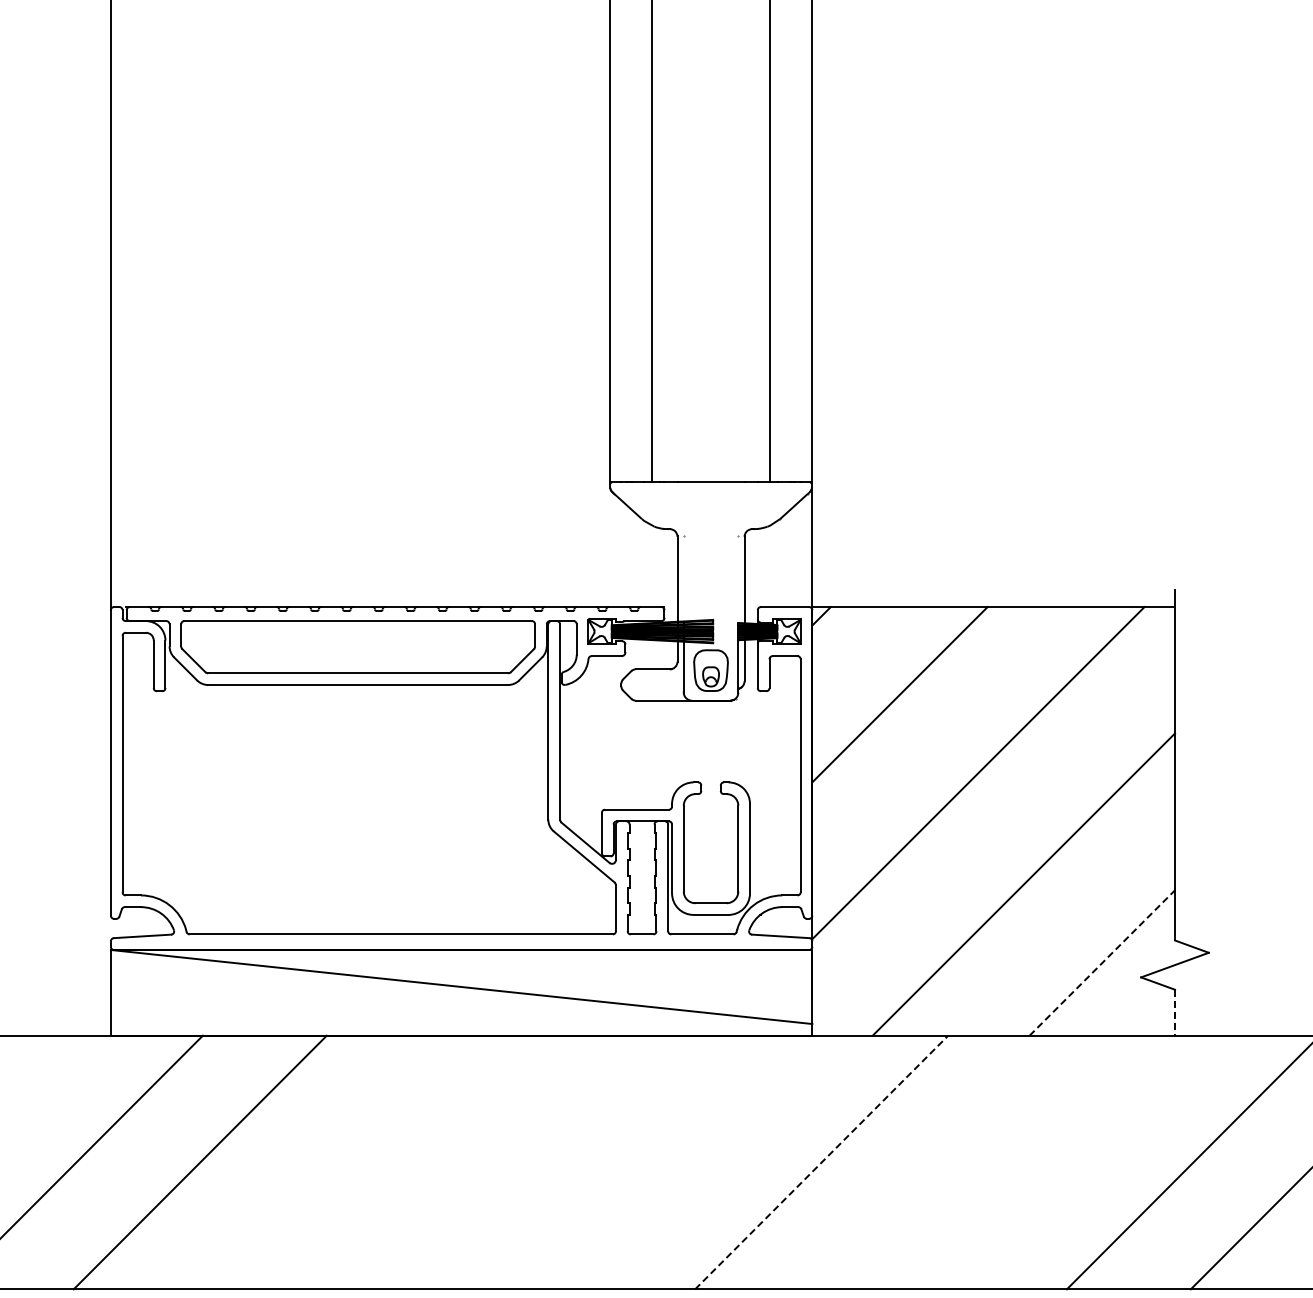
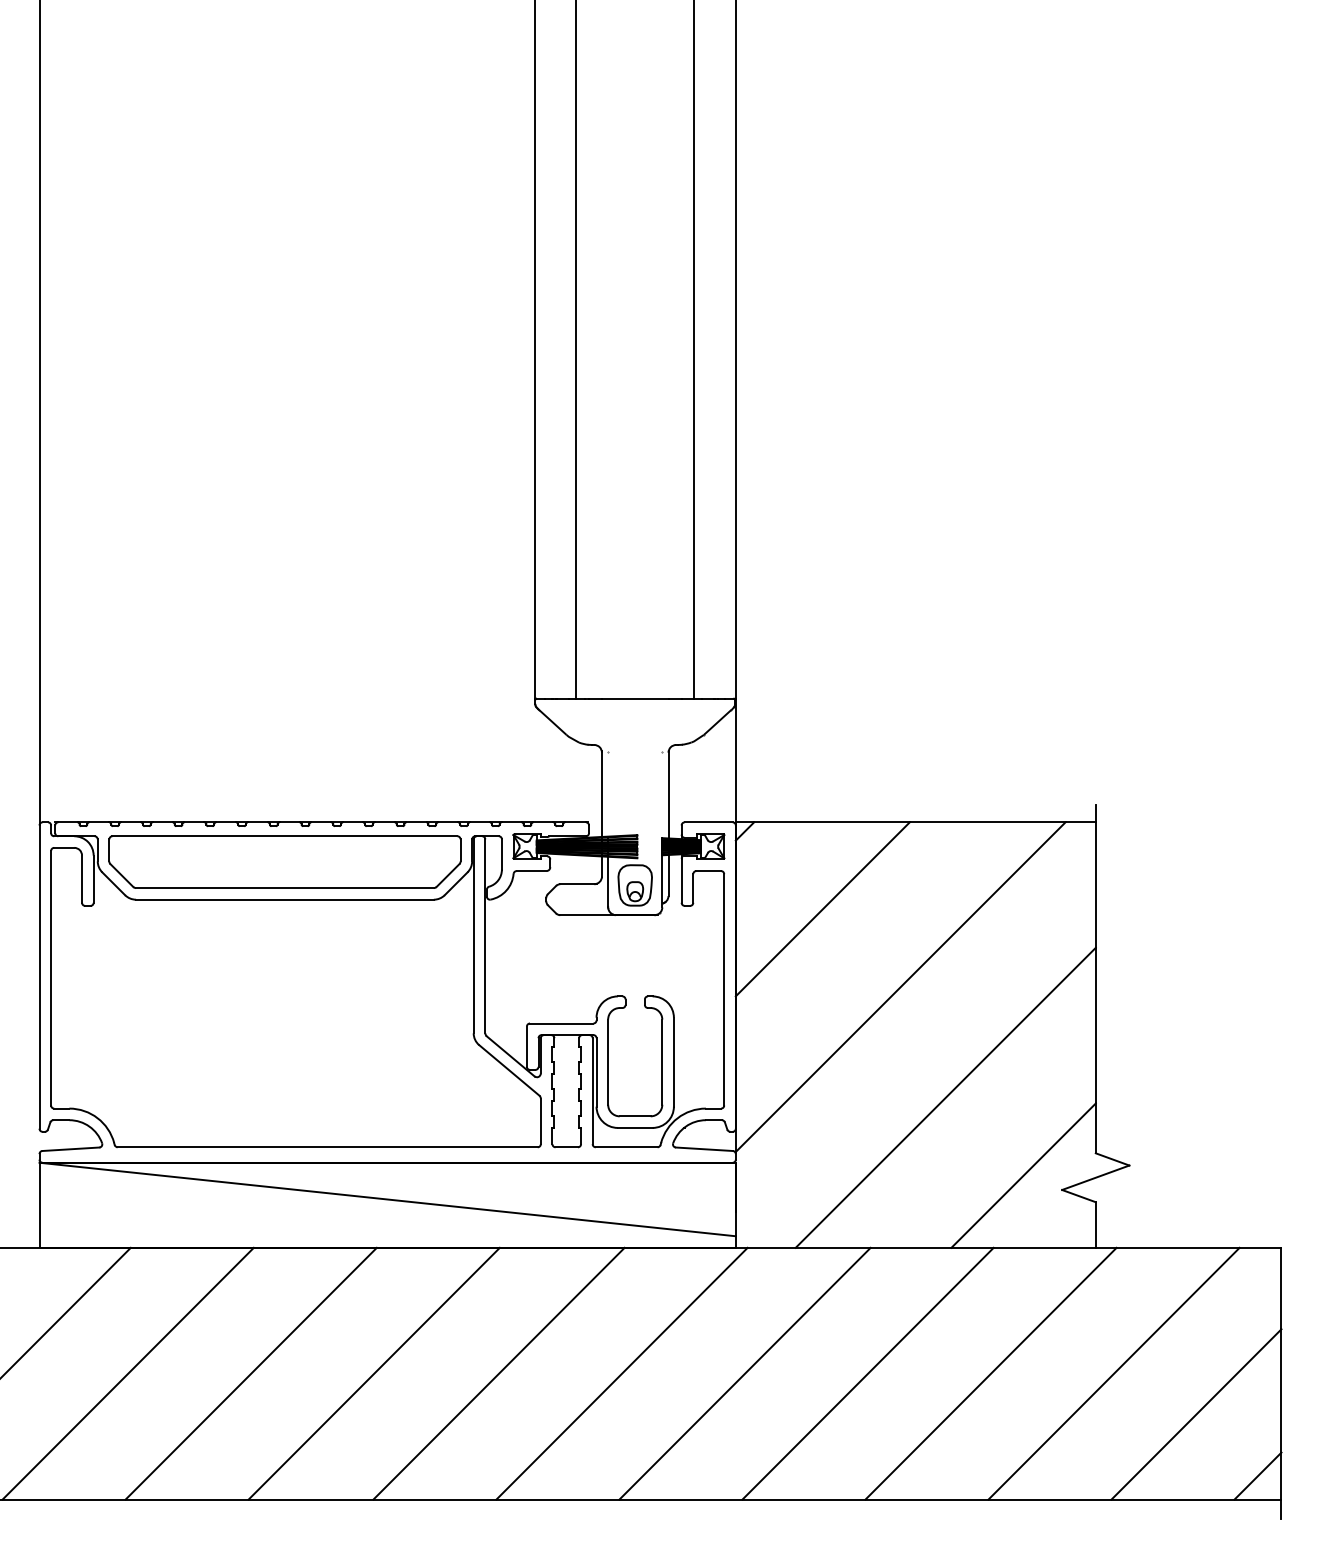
line: (1102, 962) -> (1023, 1175), dashed -> solid
line: (1174, 1013) -> (1095, 1225), dashed -> solid
line: (323, 1162) -> (250, 1373), added
line: (447, 1162) -> (373, 1373), added
line: (573, 1162) -> (498, 1373), added
line: (697, 1162) -> (621, 1373), added
line: (822, 1162) -> (745, 1373), dashed -> solid
line: (945, 1162) -> (867, 1373), added
line: (1068, 1162) -> (990, 1373), added

